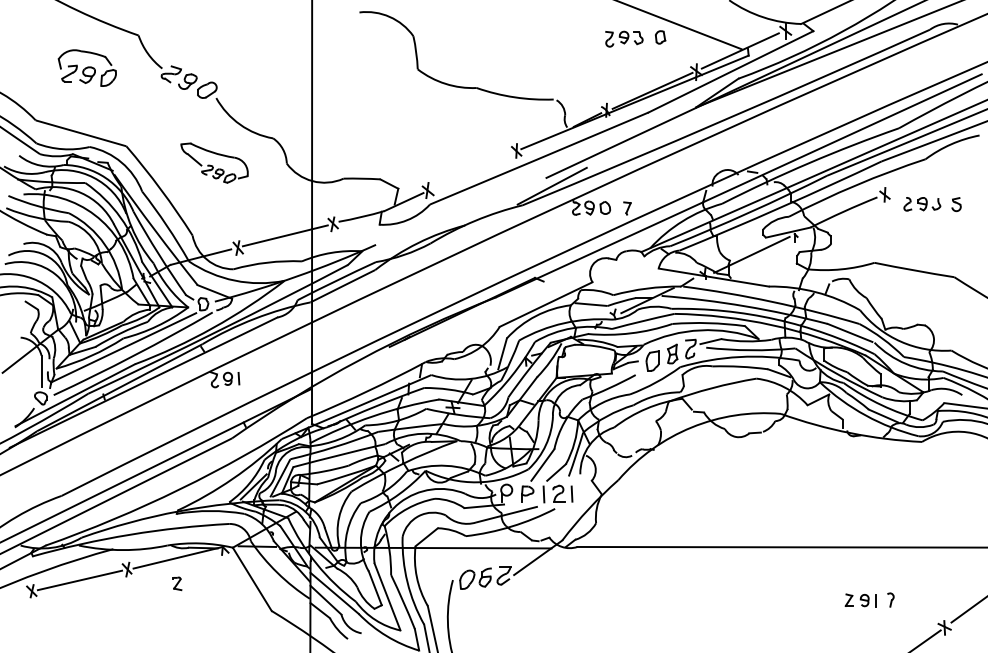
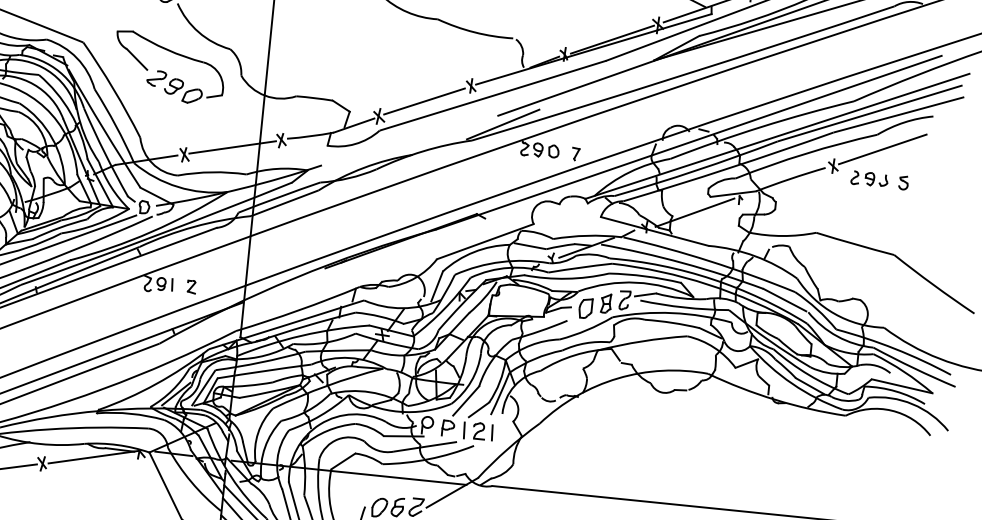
part: (214, 162) -> (169, 67), size x1.67
line: (471, 171) -> (424, 101), added
line: (932, 173) -> (882, 149), added
part: (177, 583) -> (191, 286), moved

